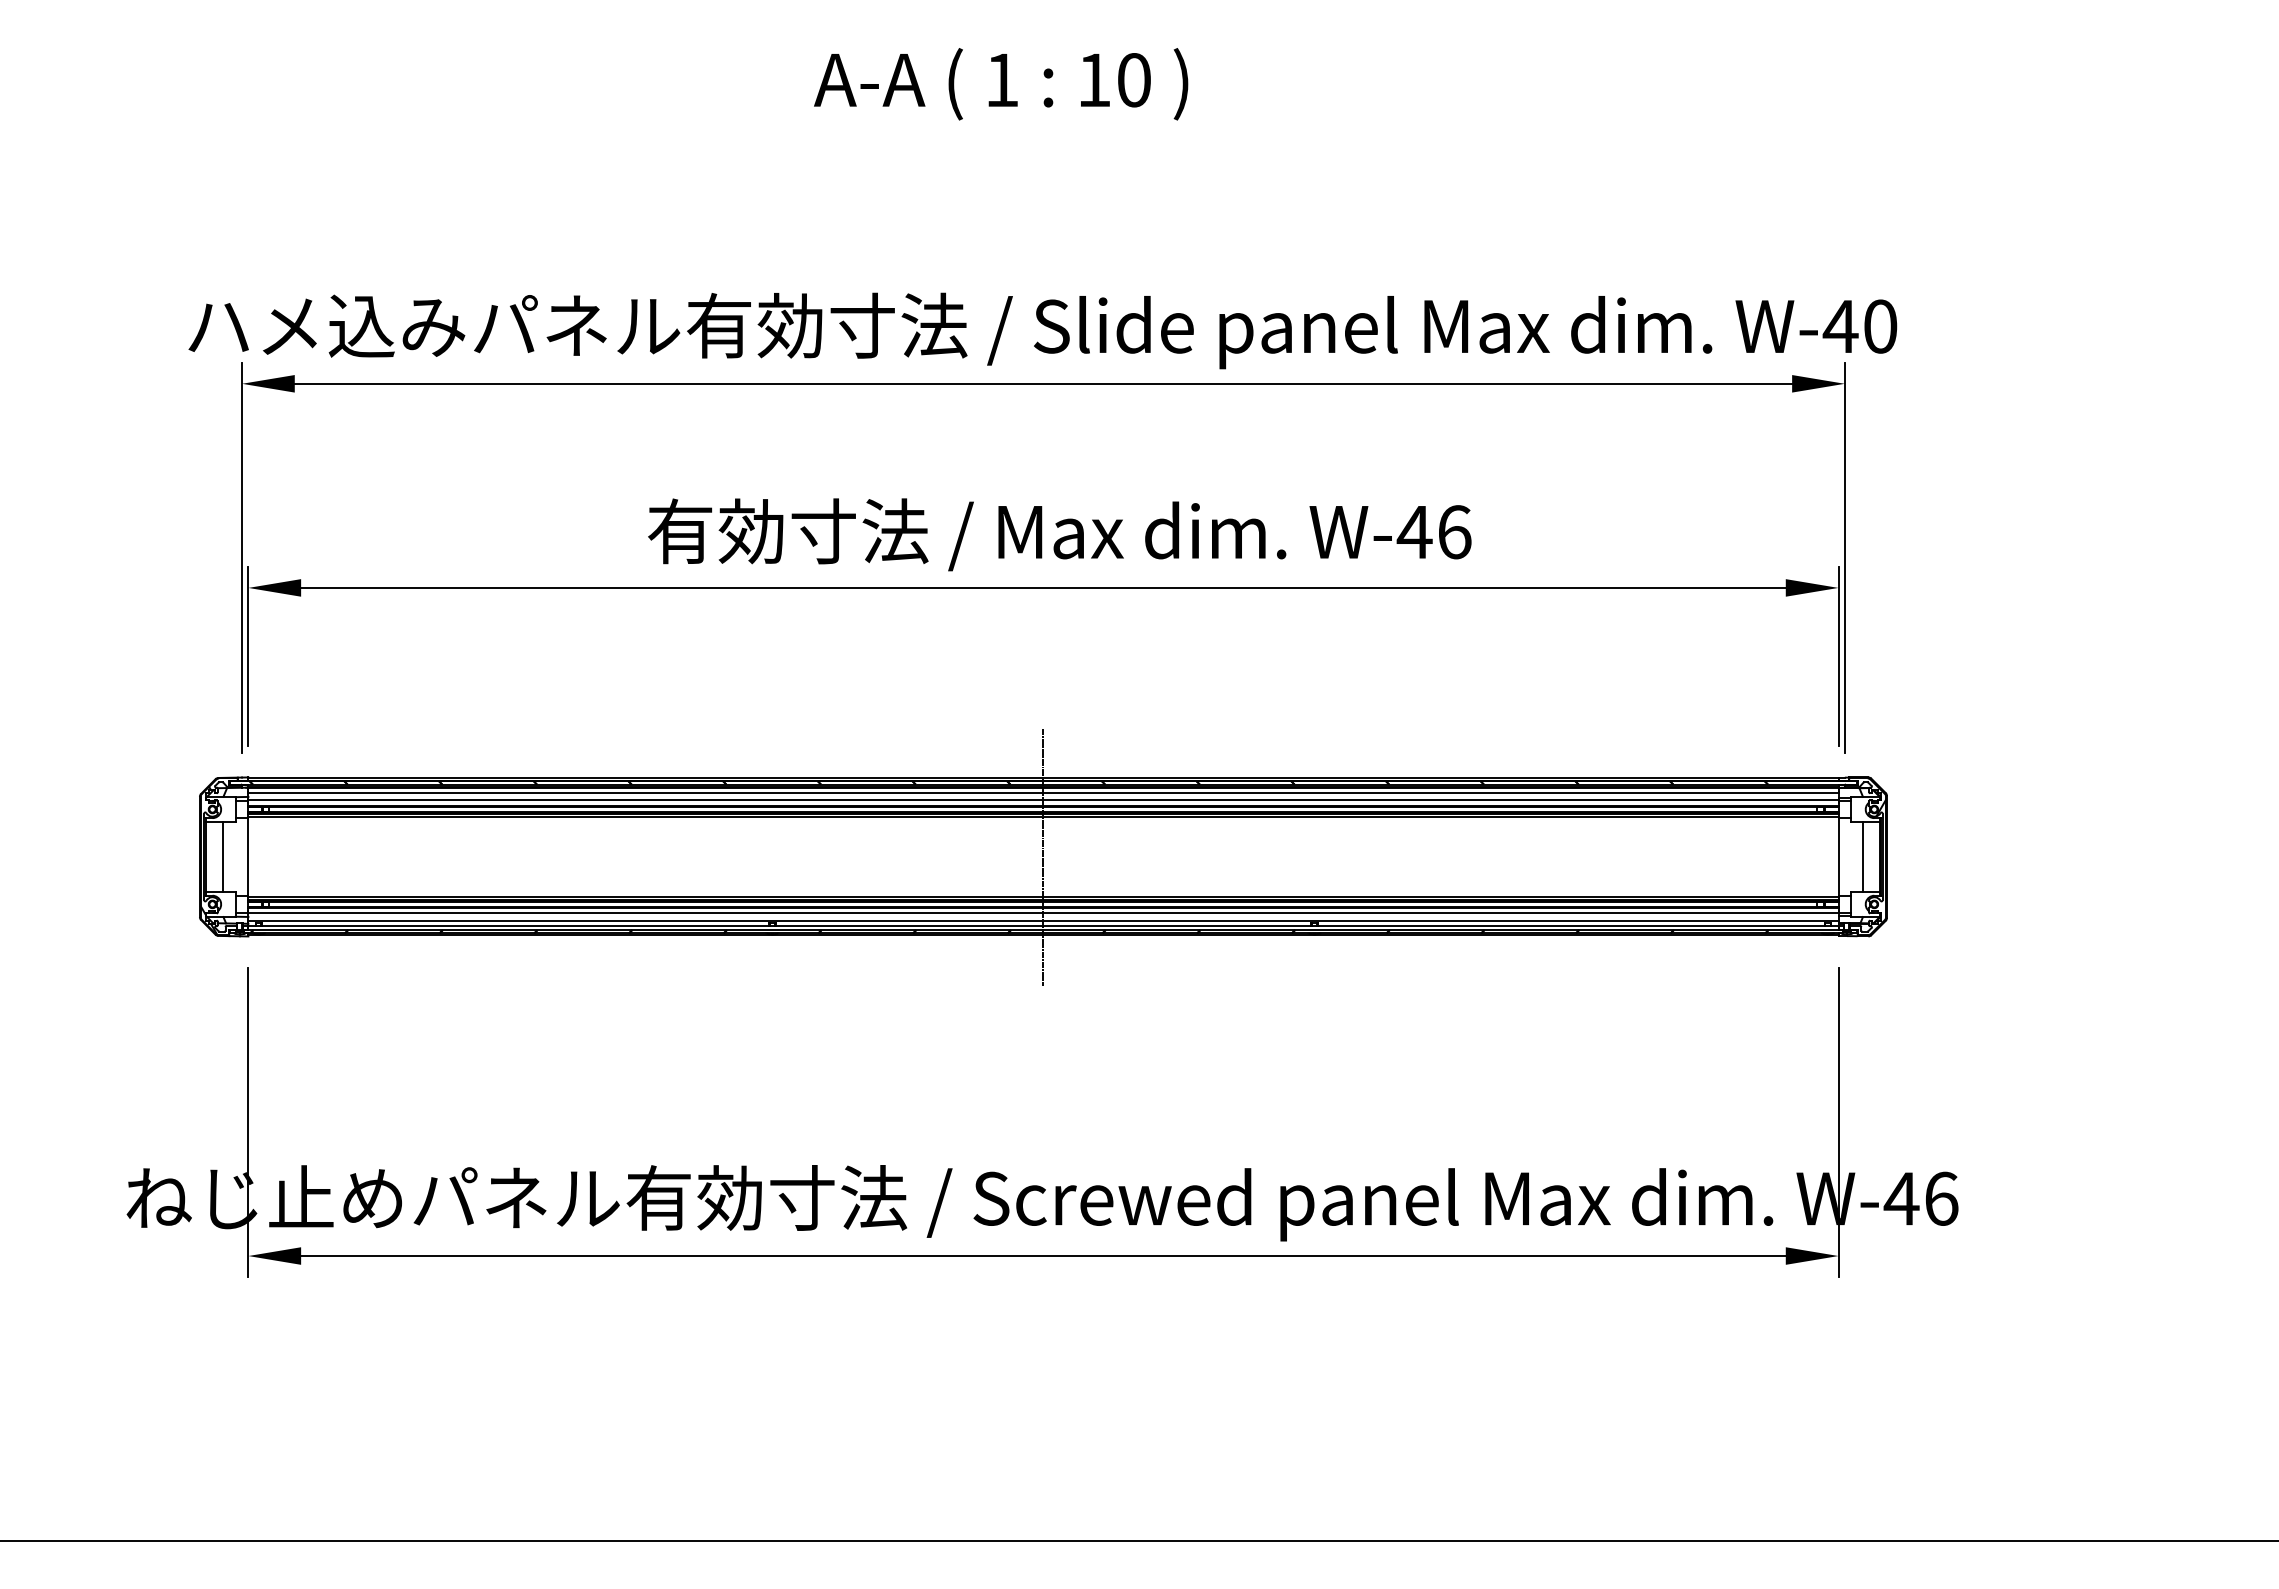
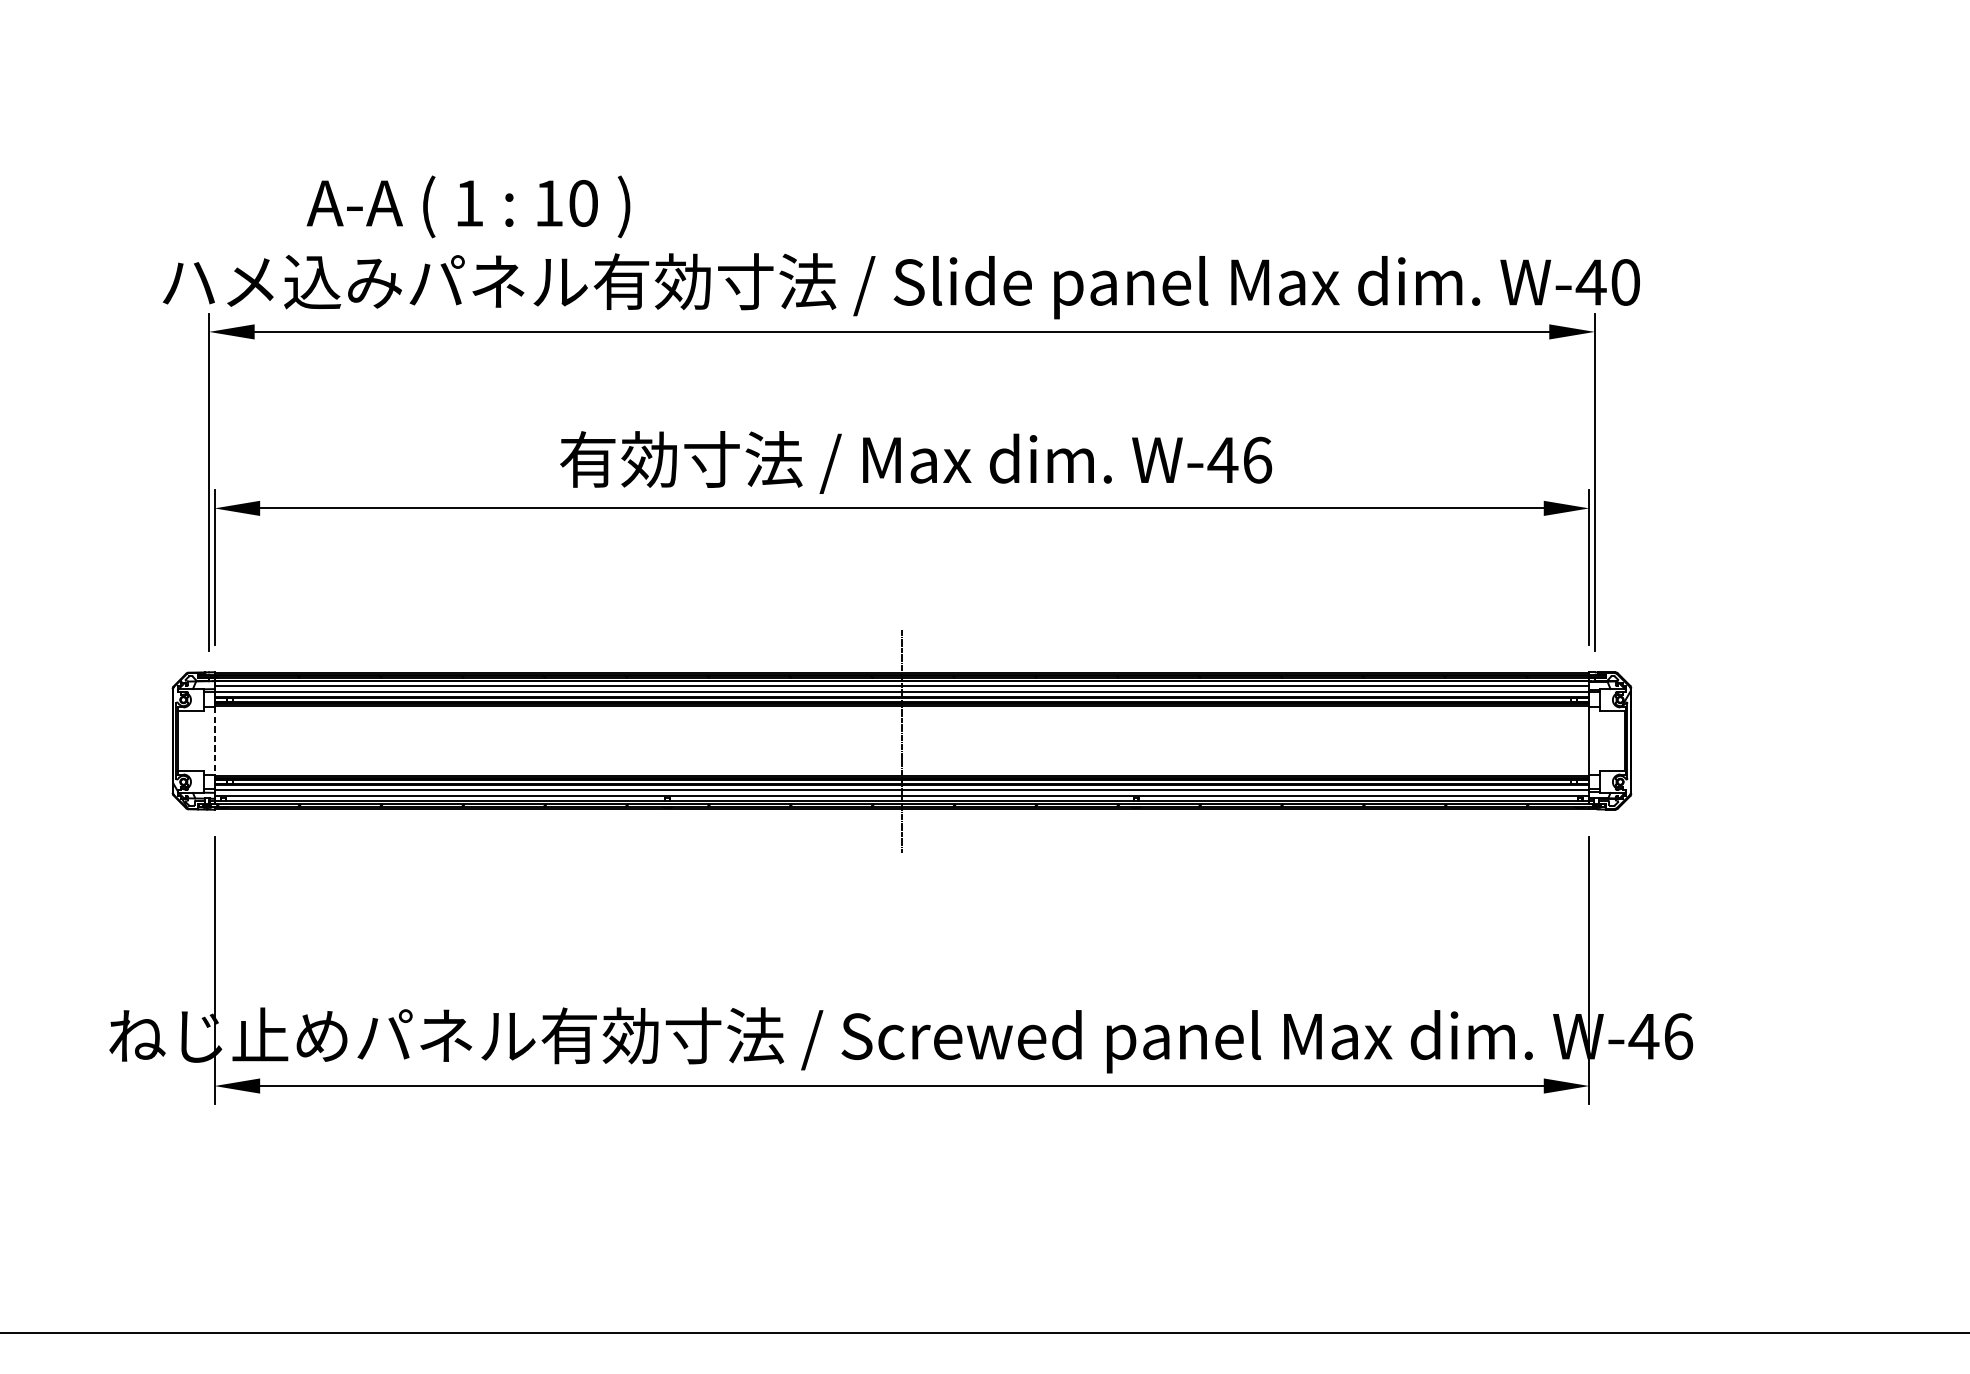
text: (1001, 84) -> (468, 207), moved
line: (223, 856) -> (193, 740), removed
line: (248, 856) -> (214, 740), solid -> dashed
line: (1863, 856) -> (1610, 740), removed

